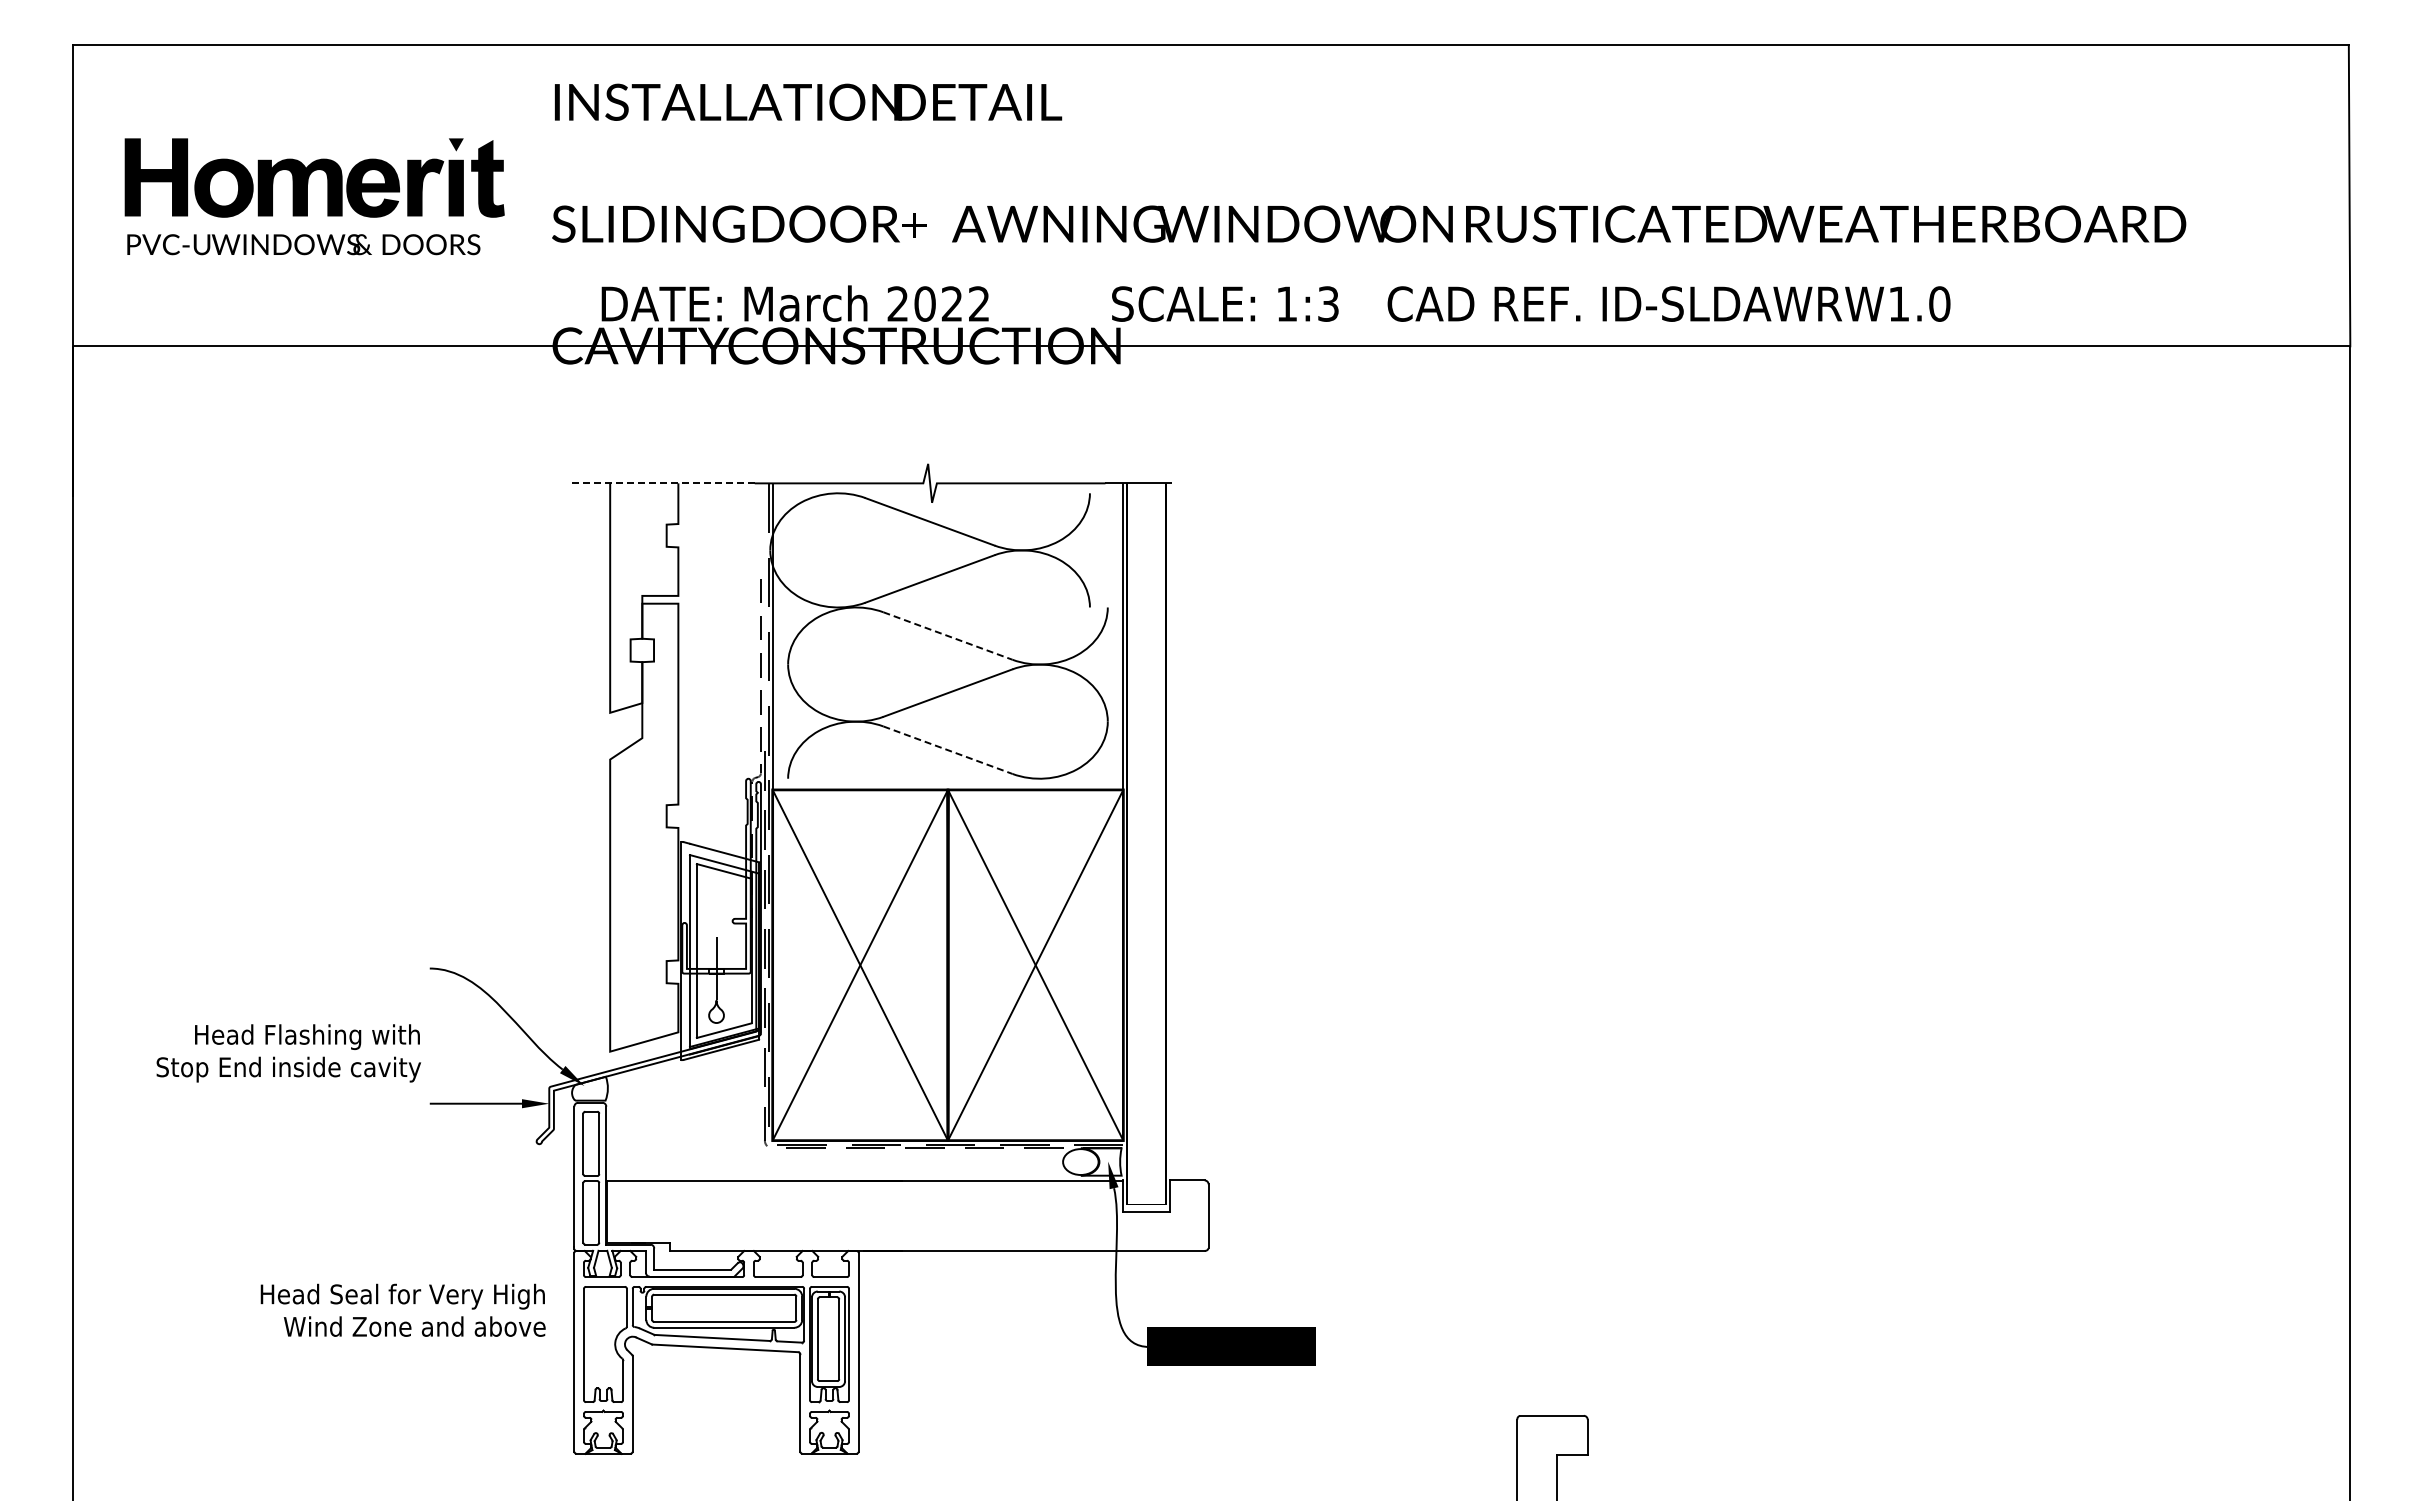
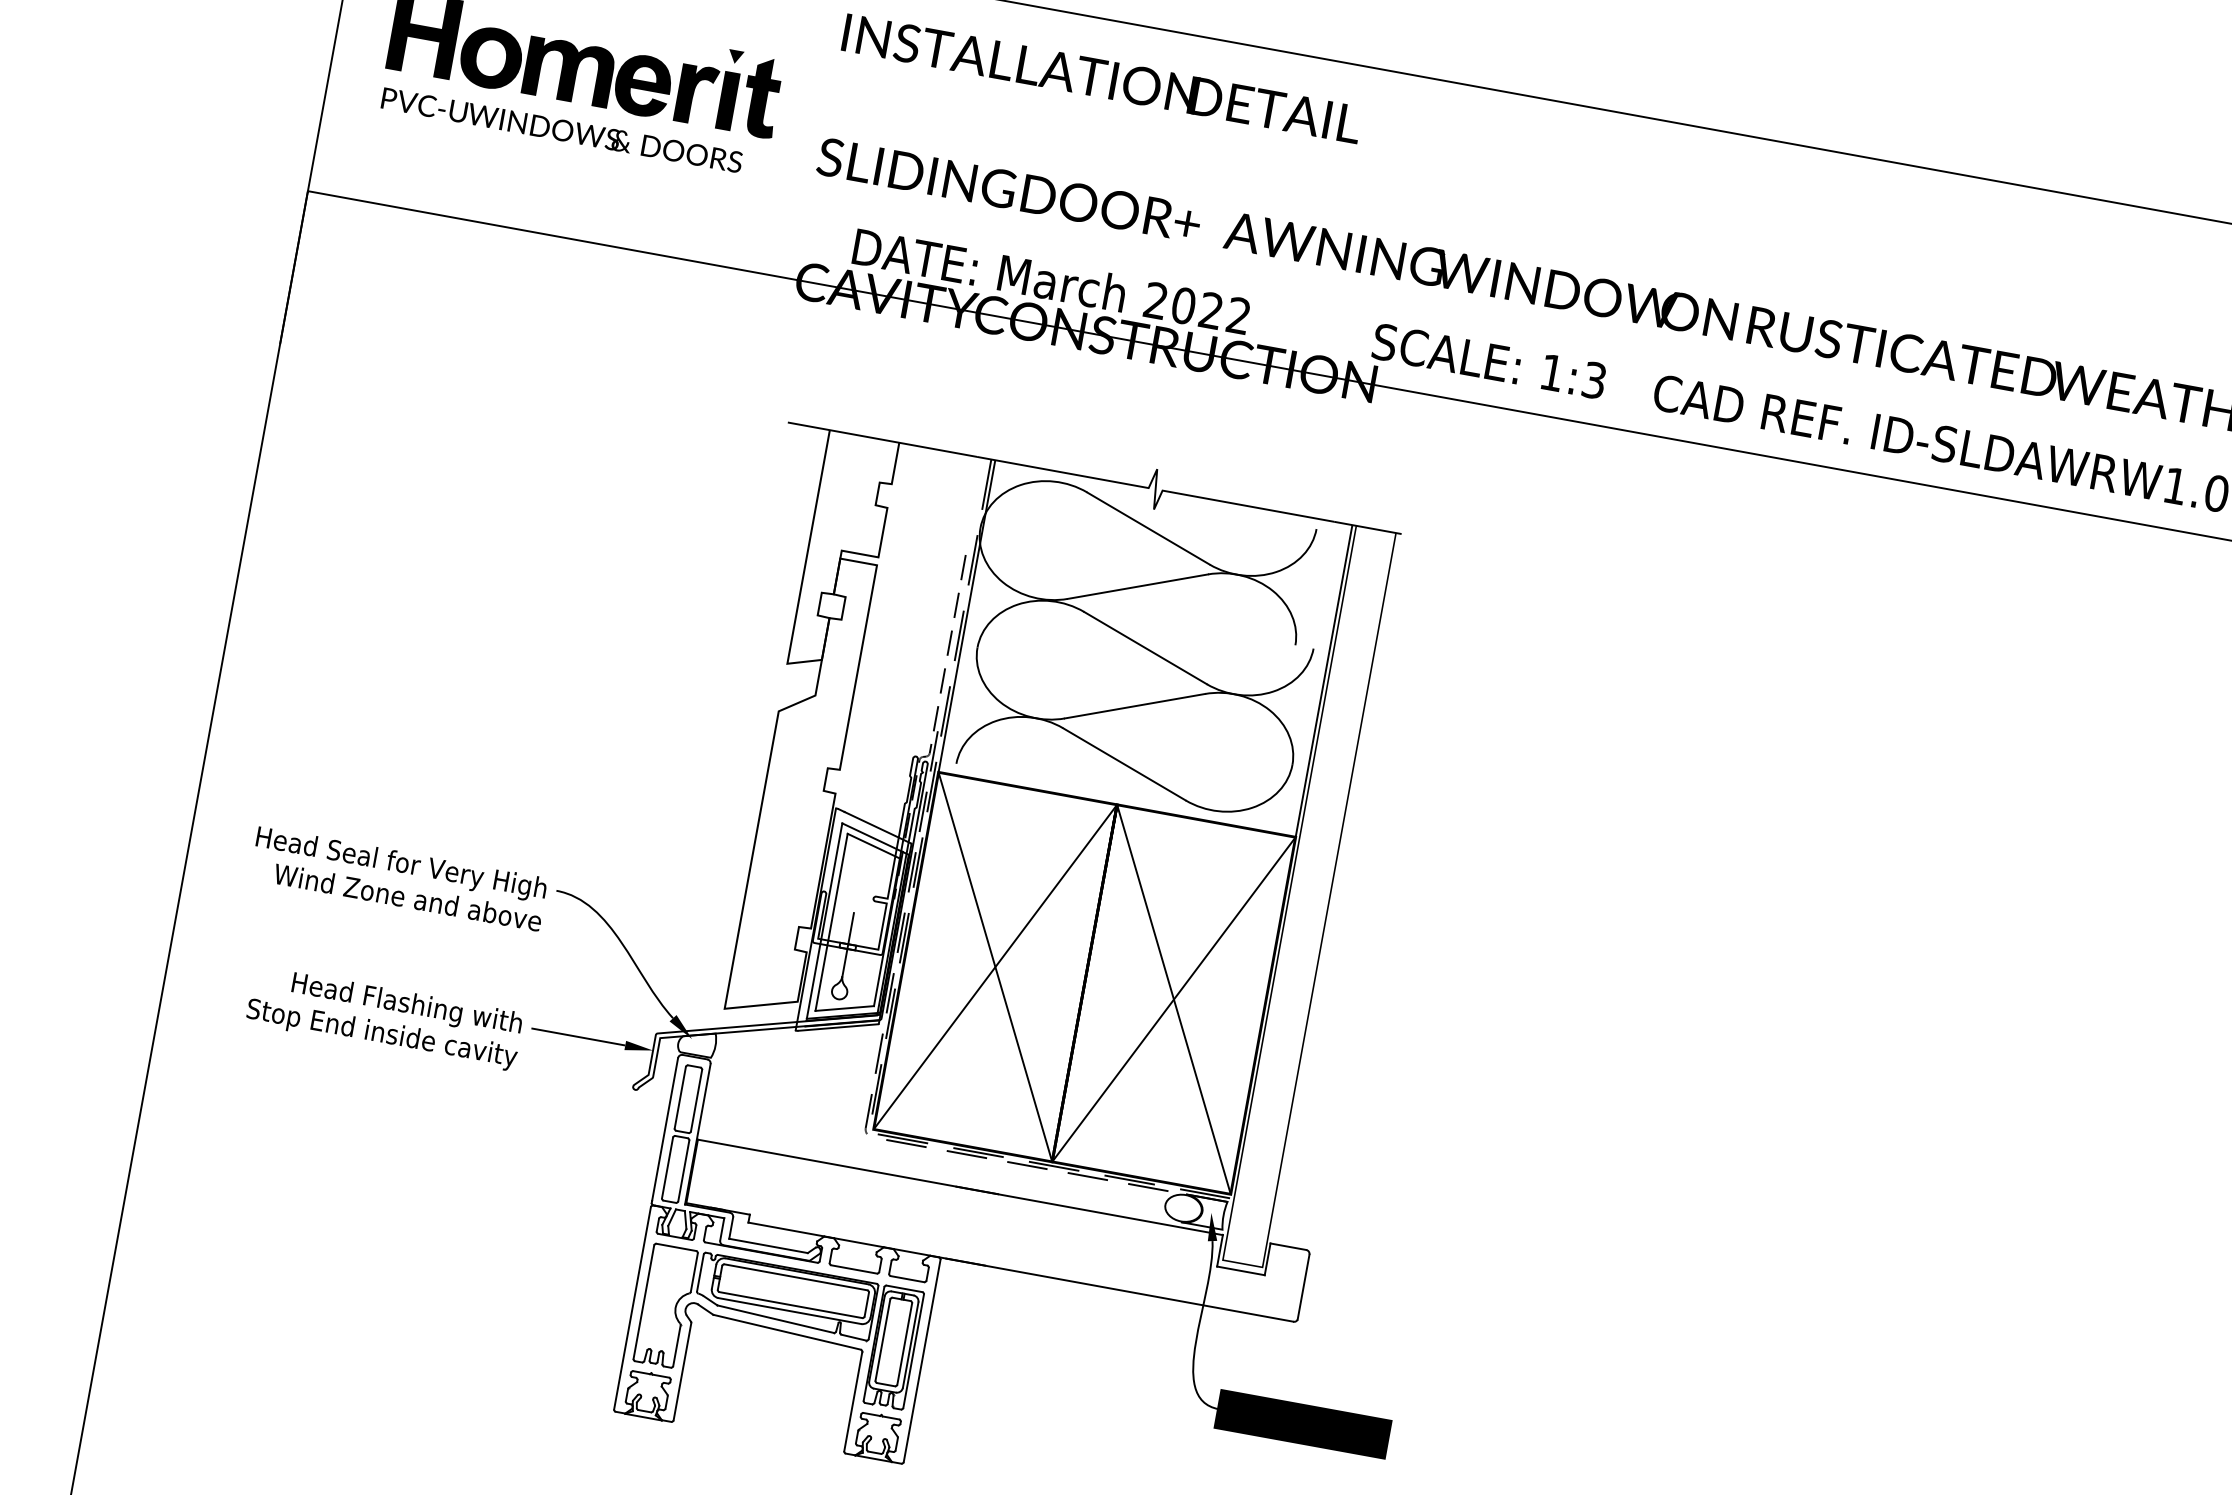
line: (661, 483) -> (882, 439), dashed -> solid
line: (947, 636) -> (1144, 648), dashed -> solid
line: (947, 750) -> (1123, 764), dashed -> solid
text: (288, 1053) -> (384, 1018), moved
text: (402, 1309) -> (398, 877), moved

